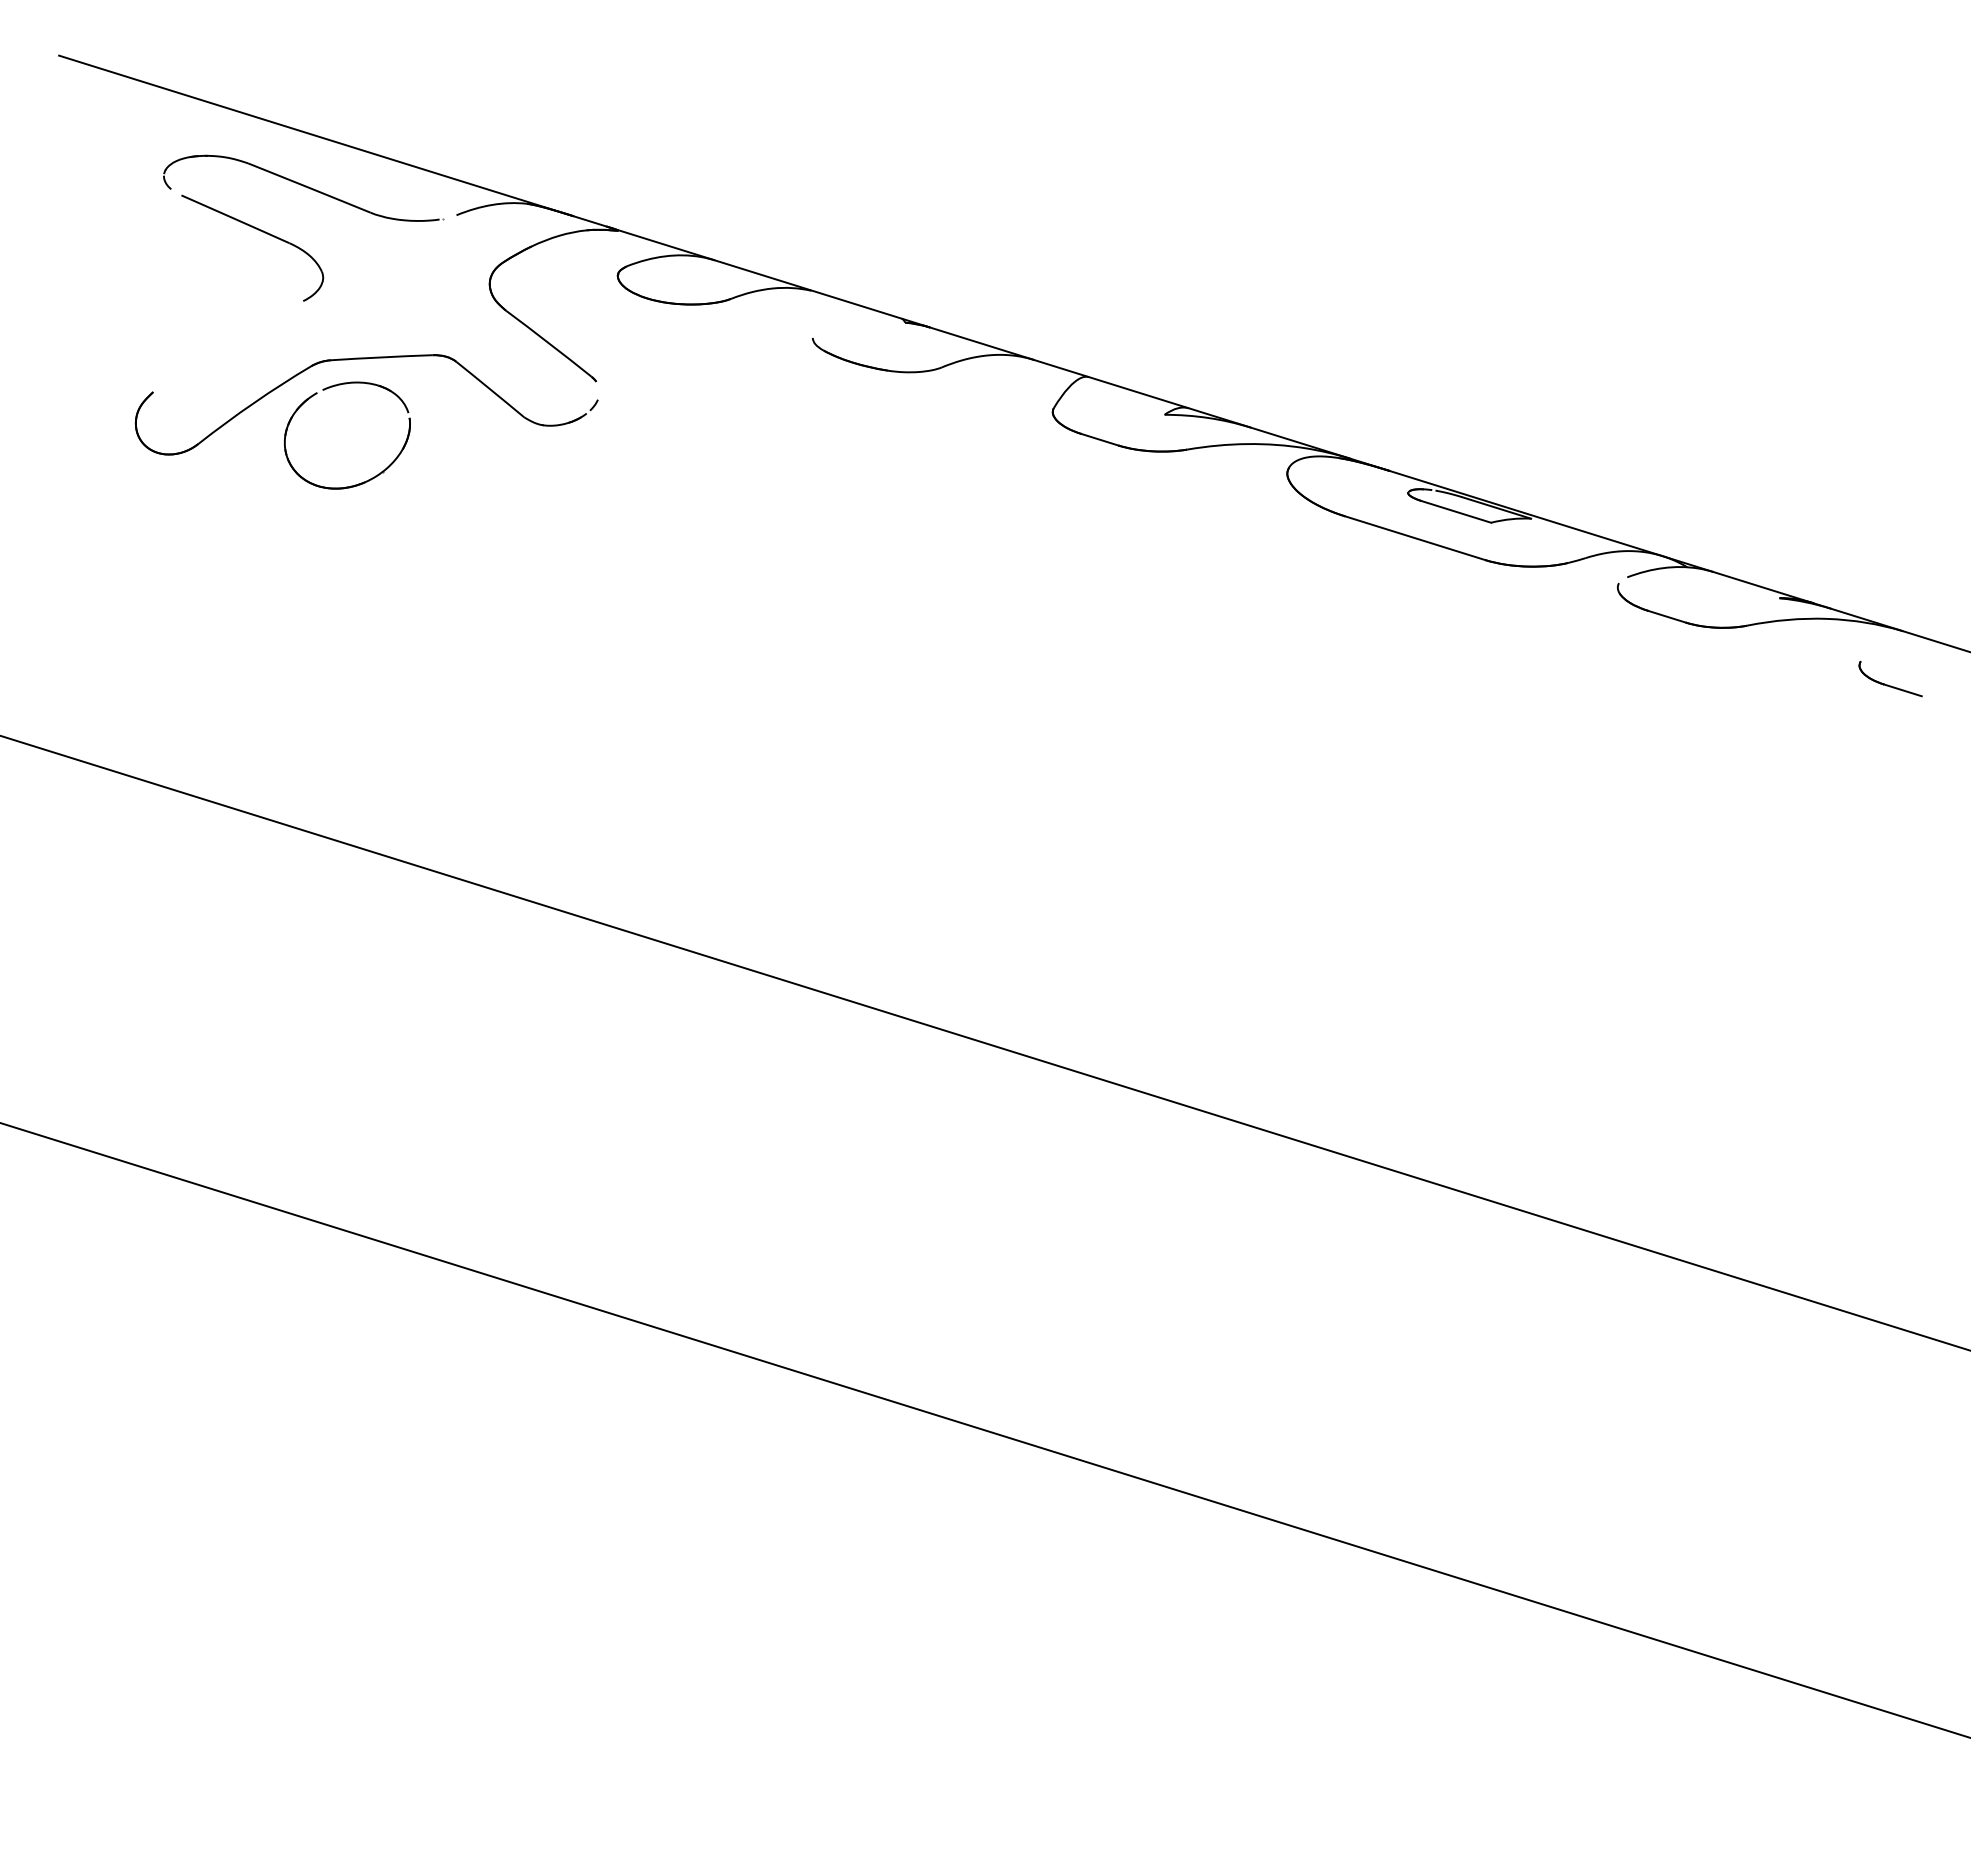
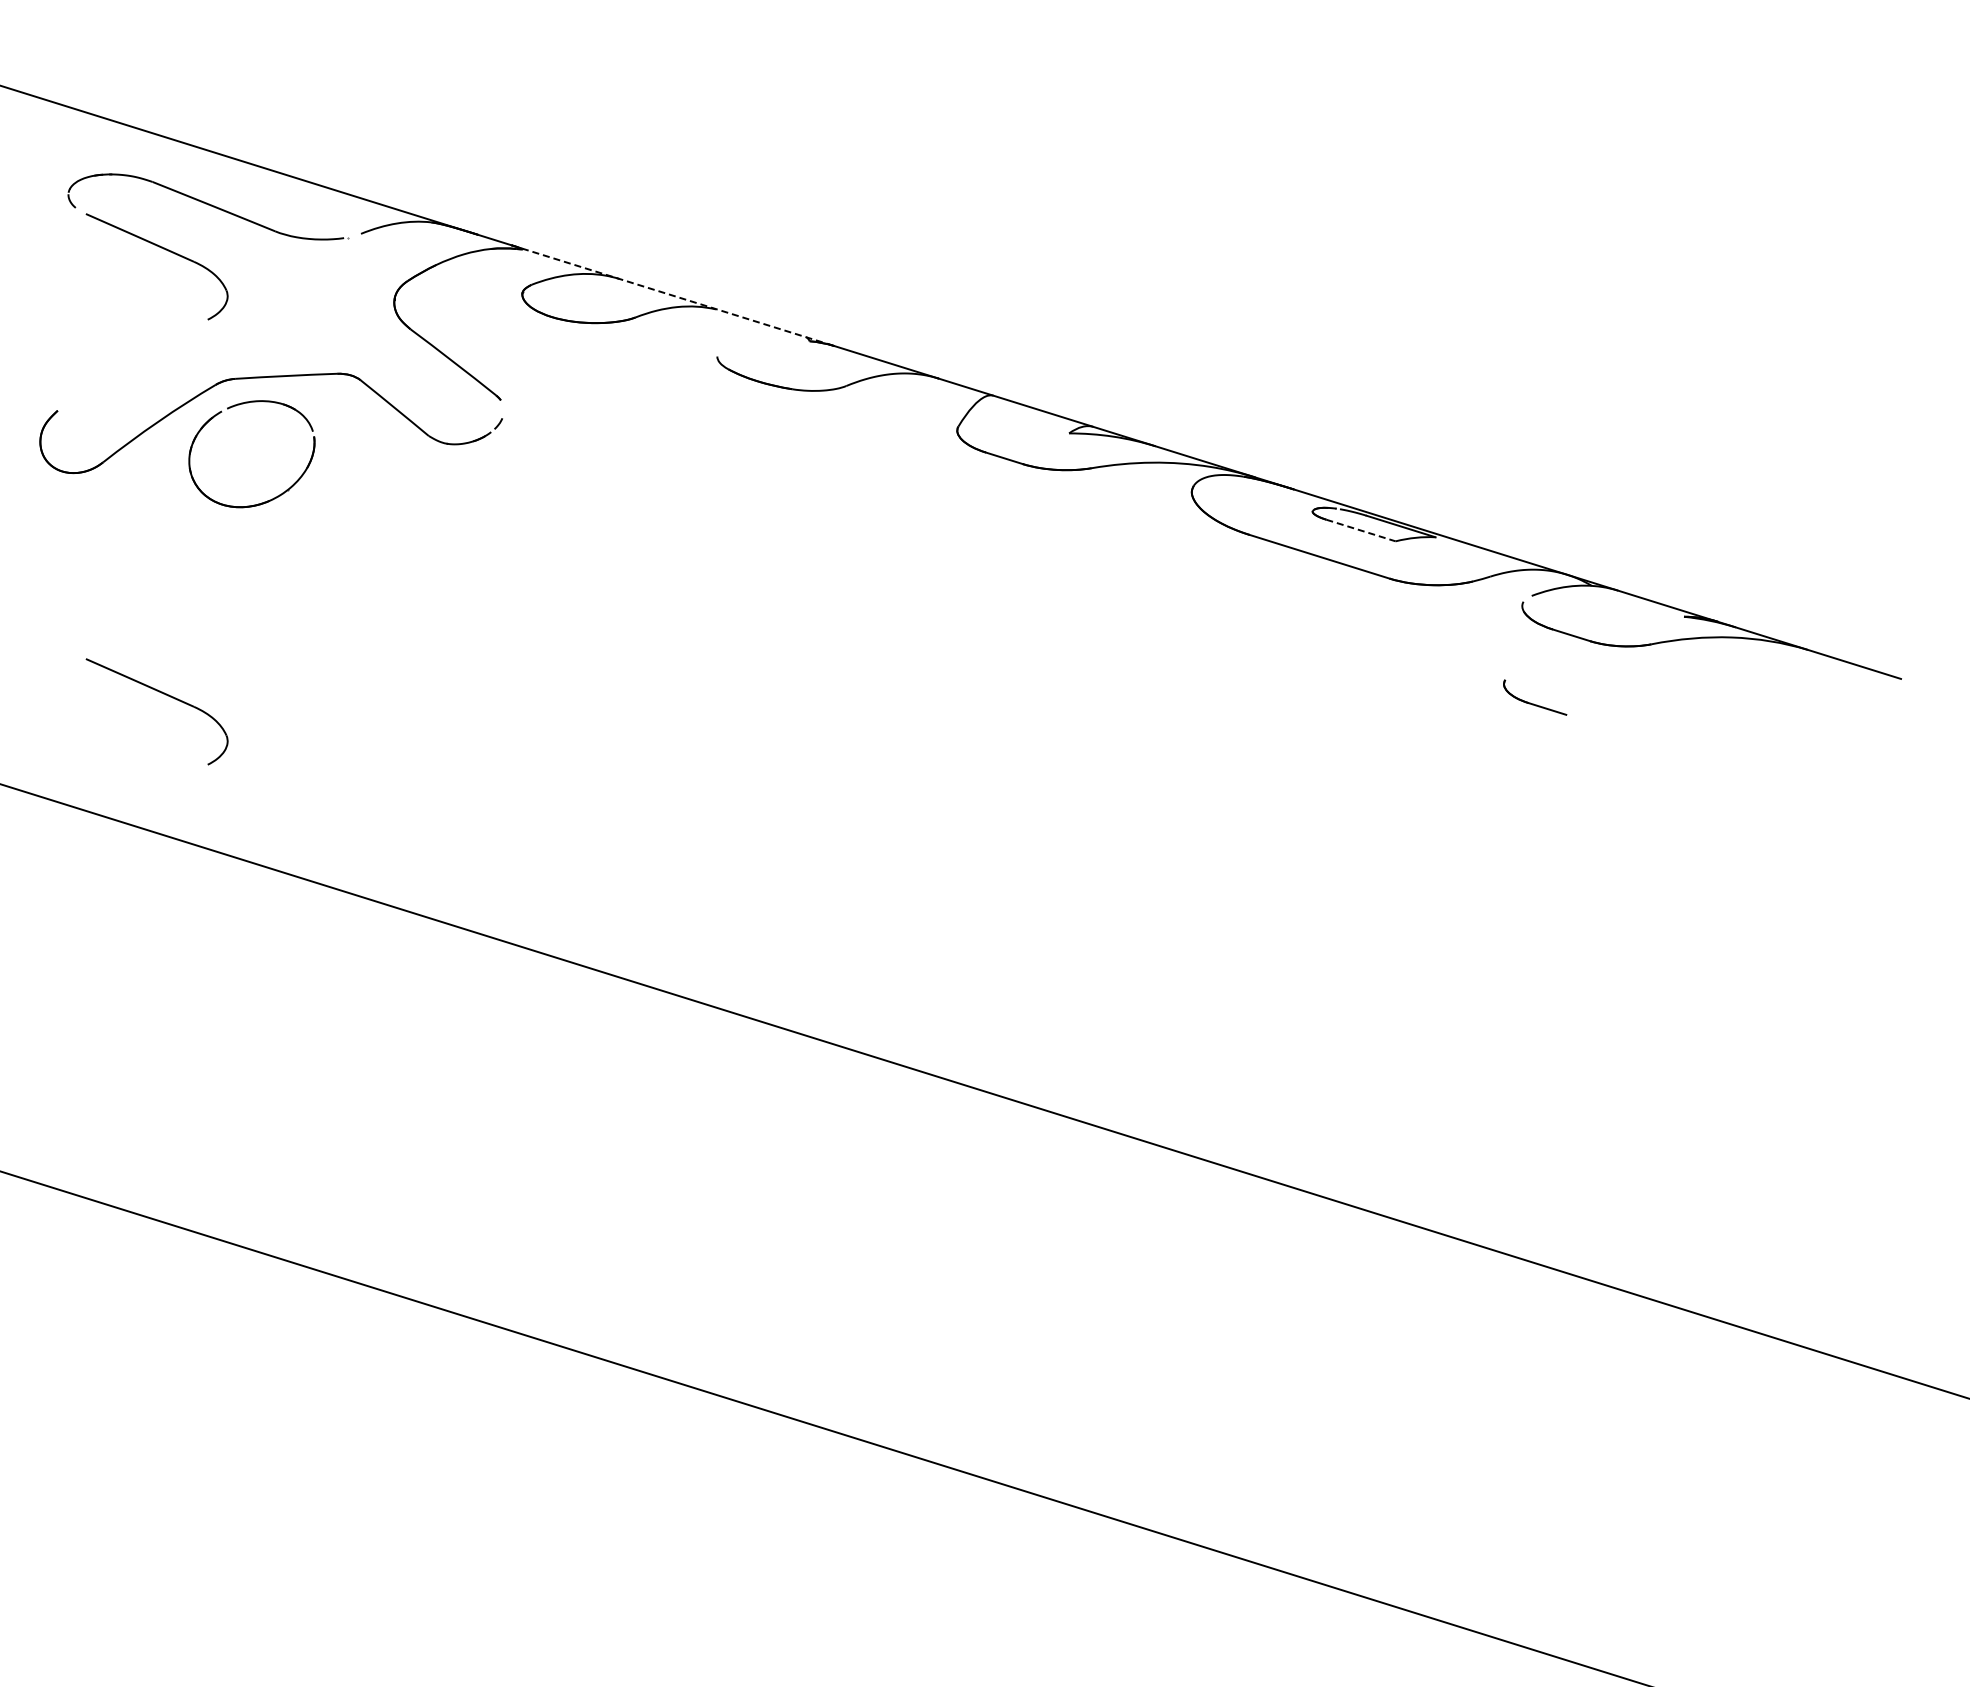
line: (768, 276) -> (673, 295), solid -> dashed
line: (1456, 512) -> (1361, 531), solid -> dashed
part: (260, 676) -> (165, 695), added
part: (1888, 684) -> (1533, 703), moved

